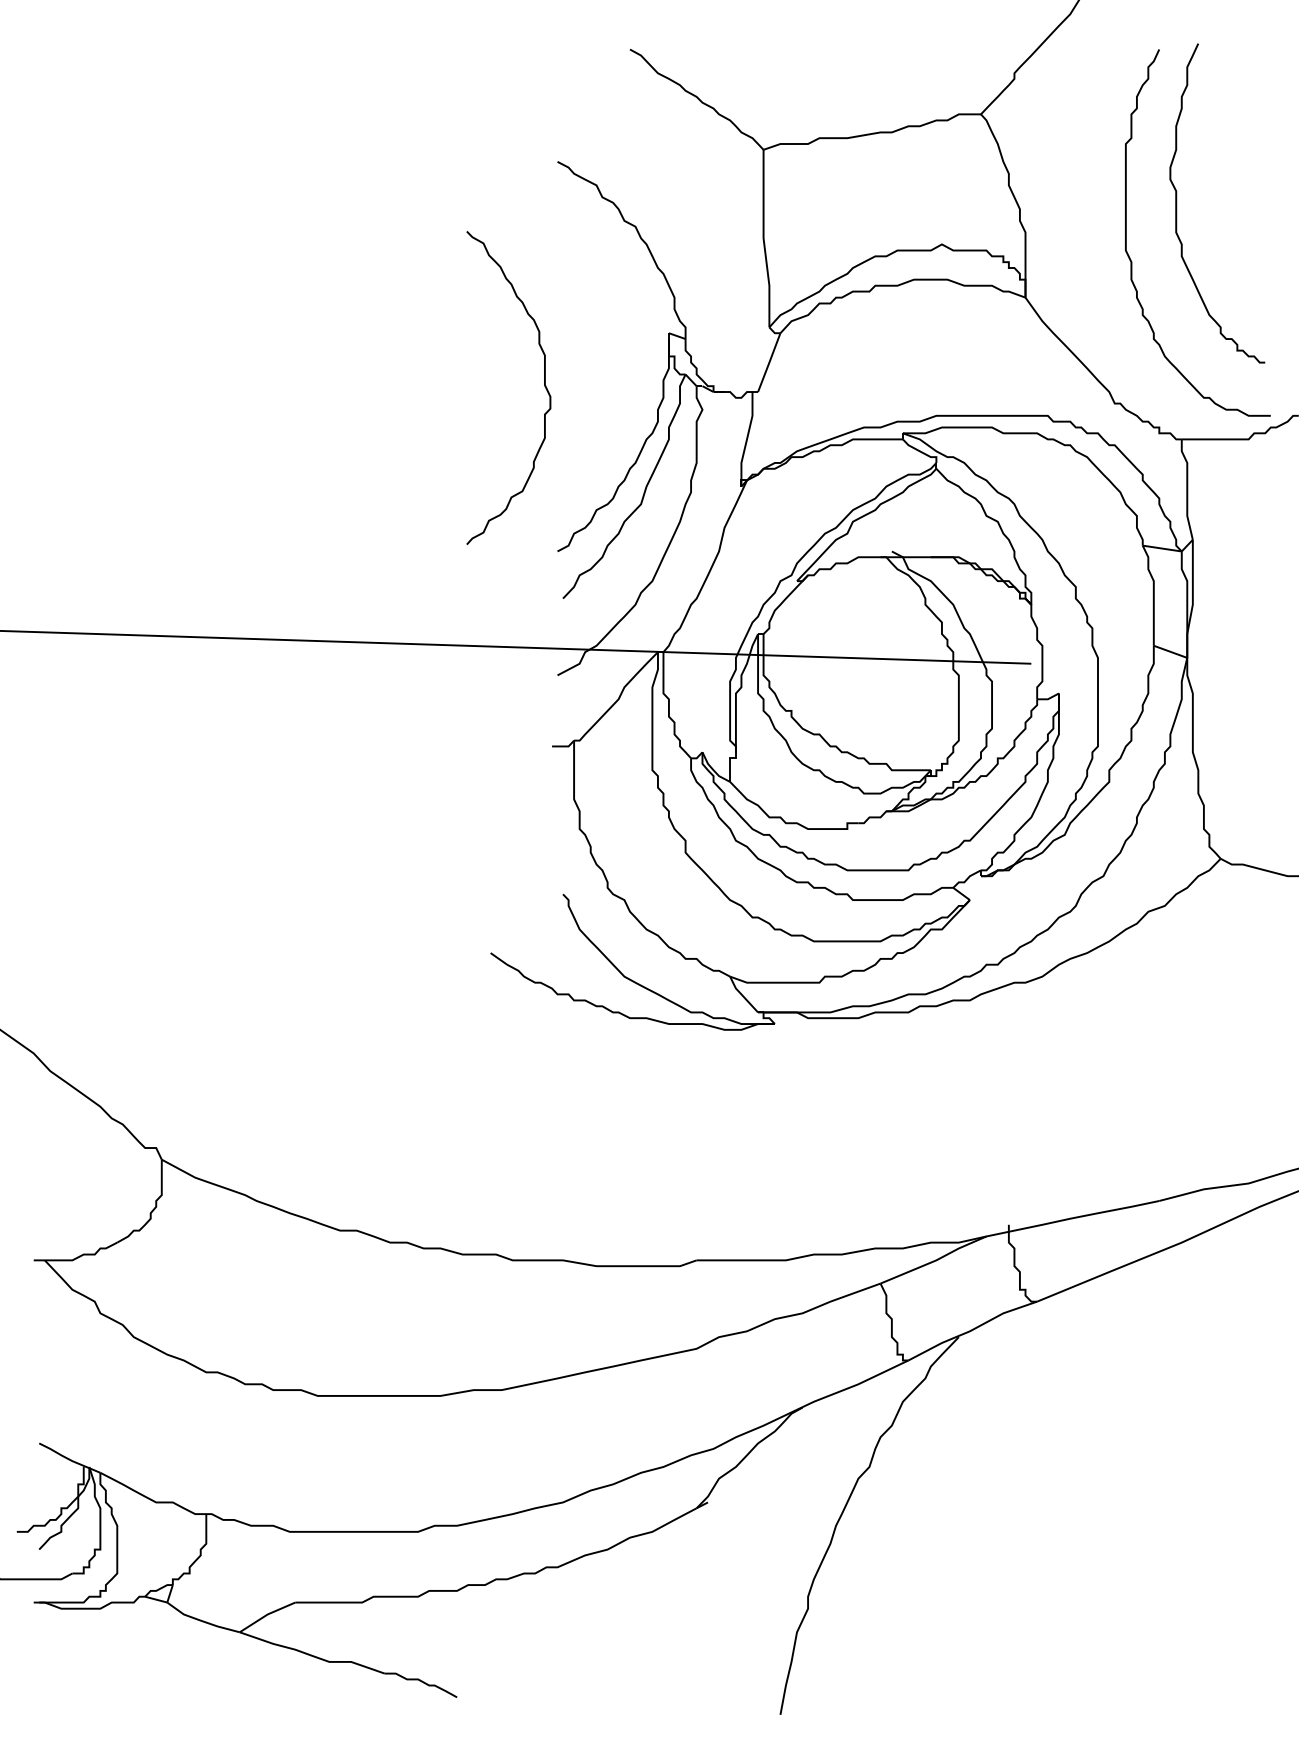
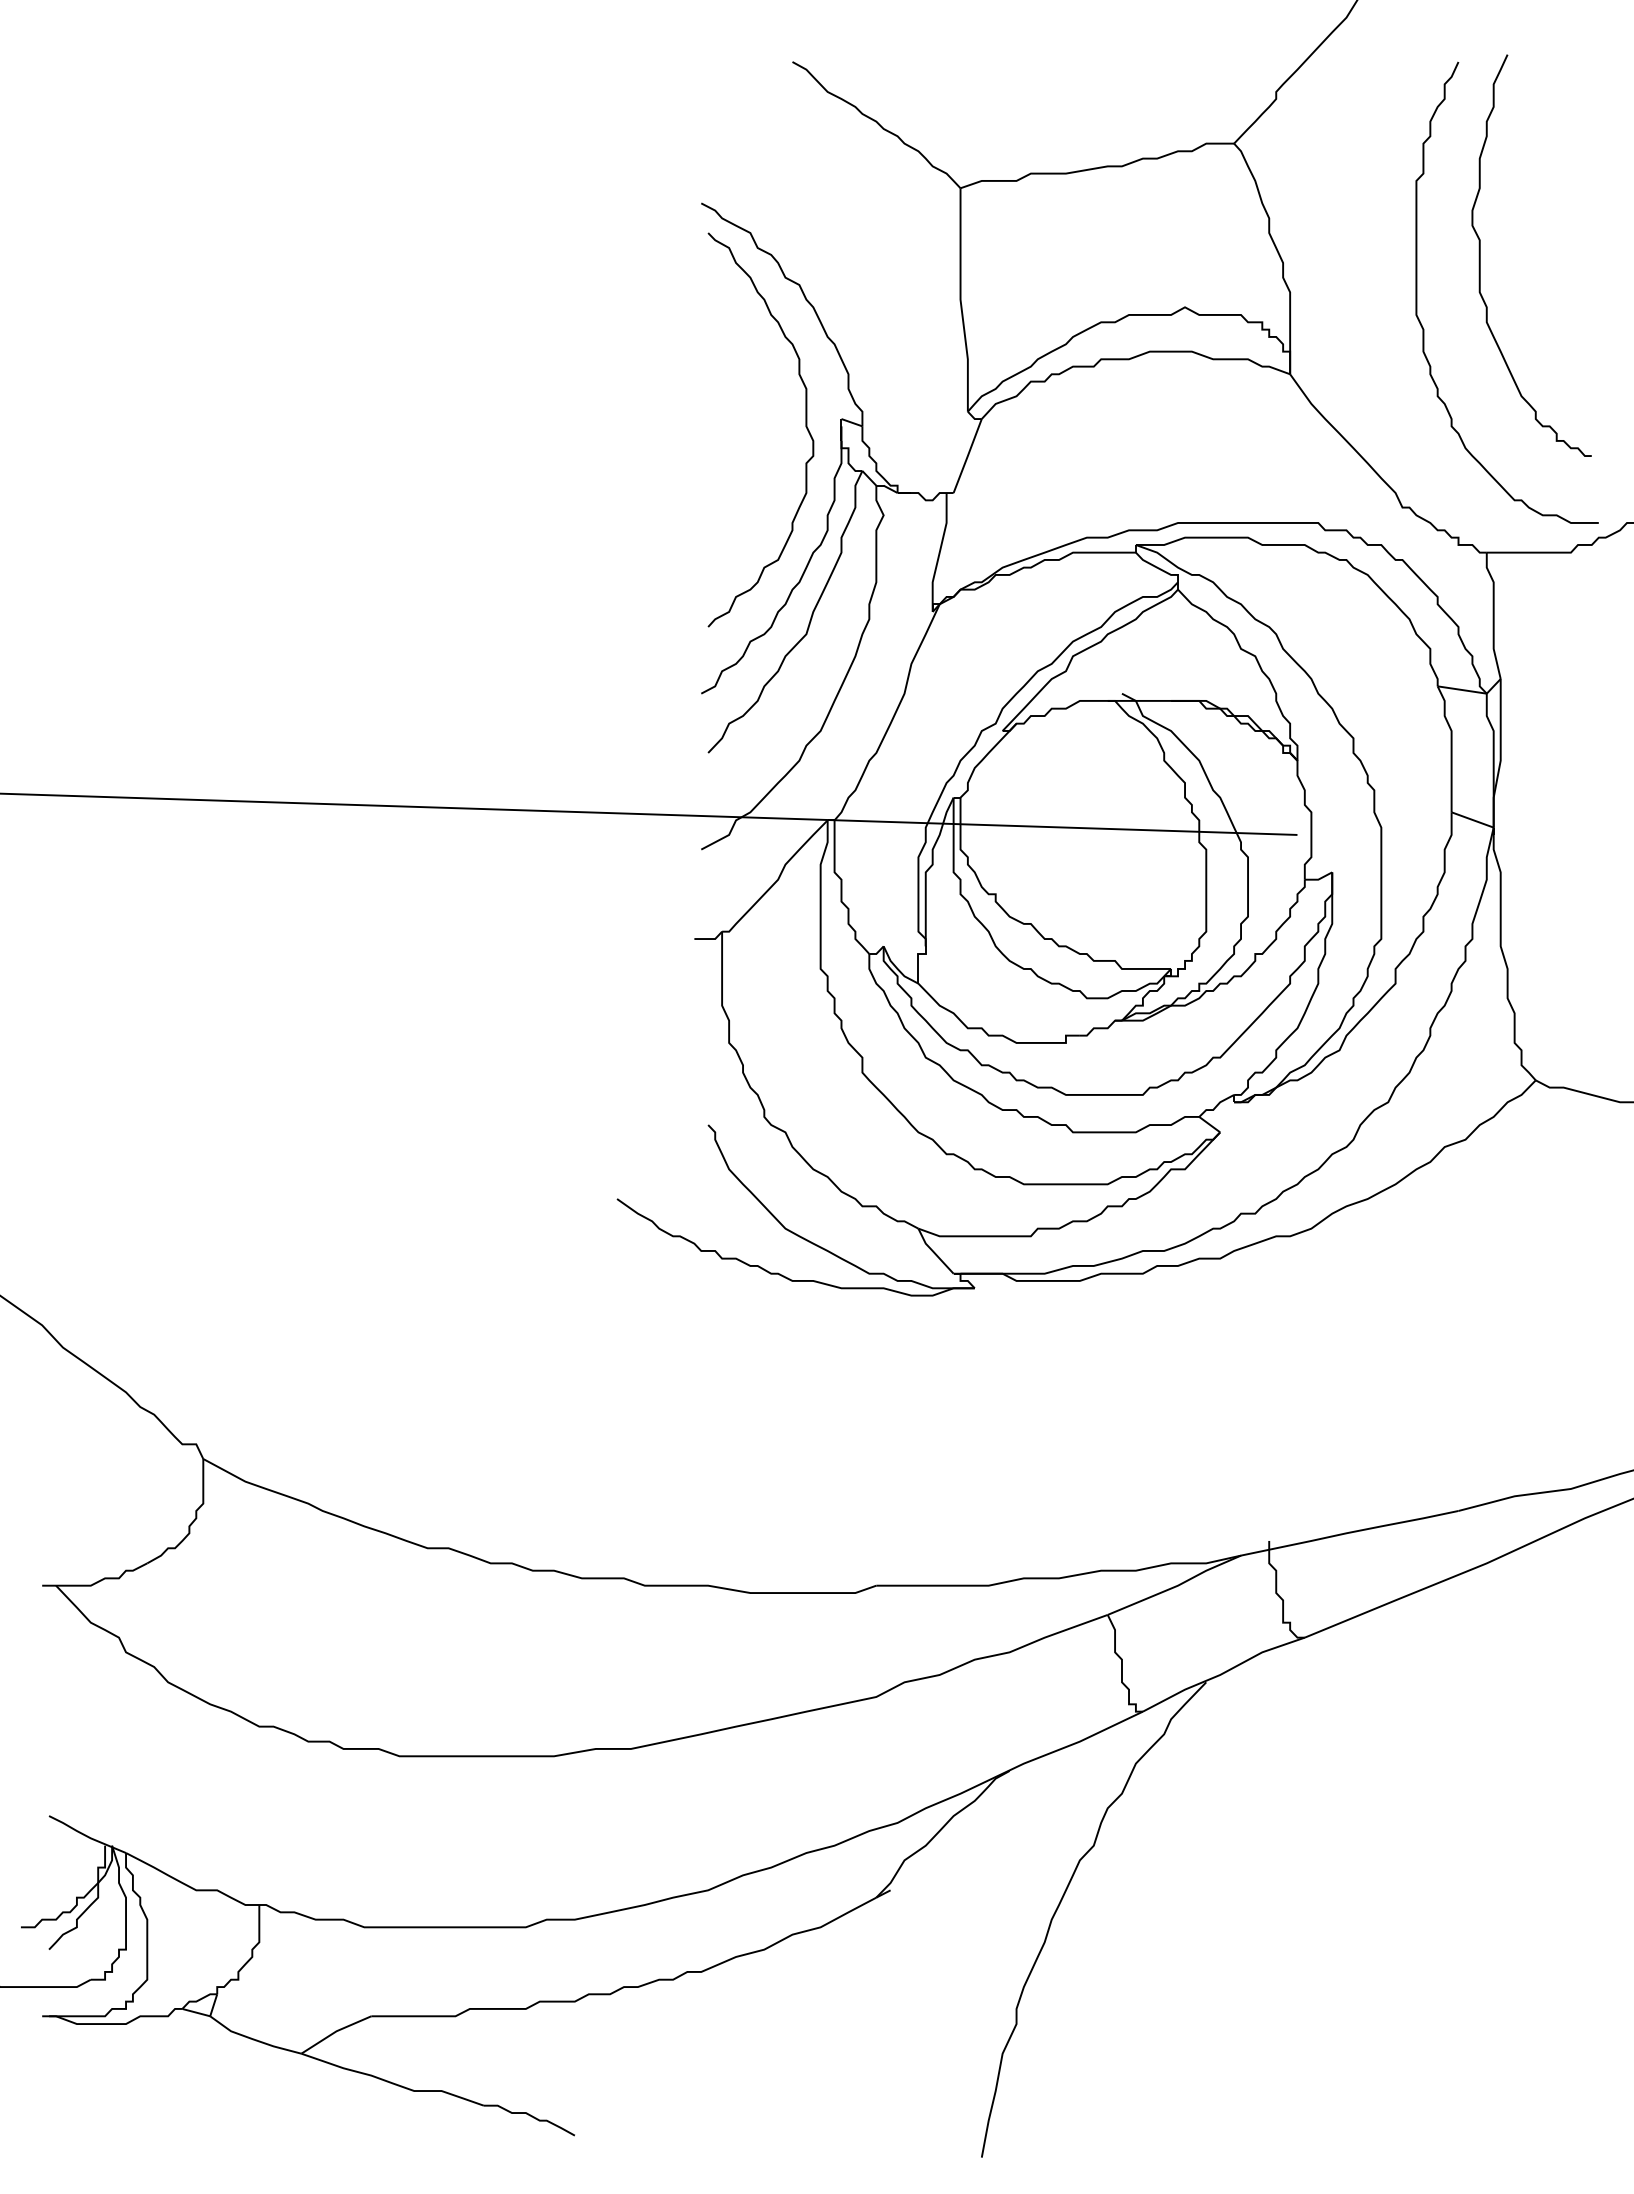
curve: (544, 386) -> (805, 427), moved

